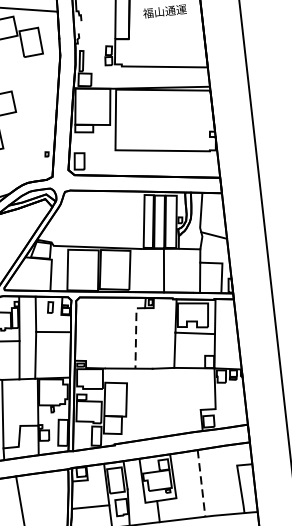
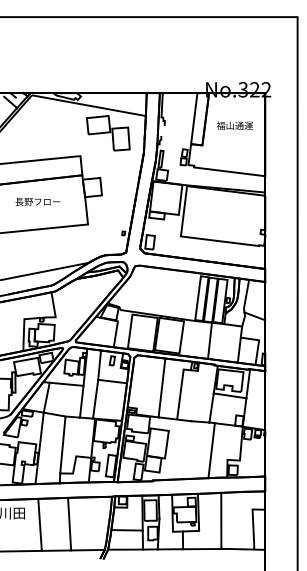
line: (112, 332) -> (161, 387), added
line: (135, 333) -> (180, 390), dashed -> solid
line: (180, 400) -> (211, 450), added
line: (201, 484) -> (221, 521), dashed -> solid

